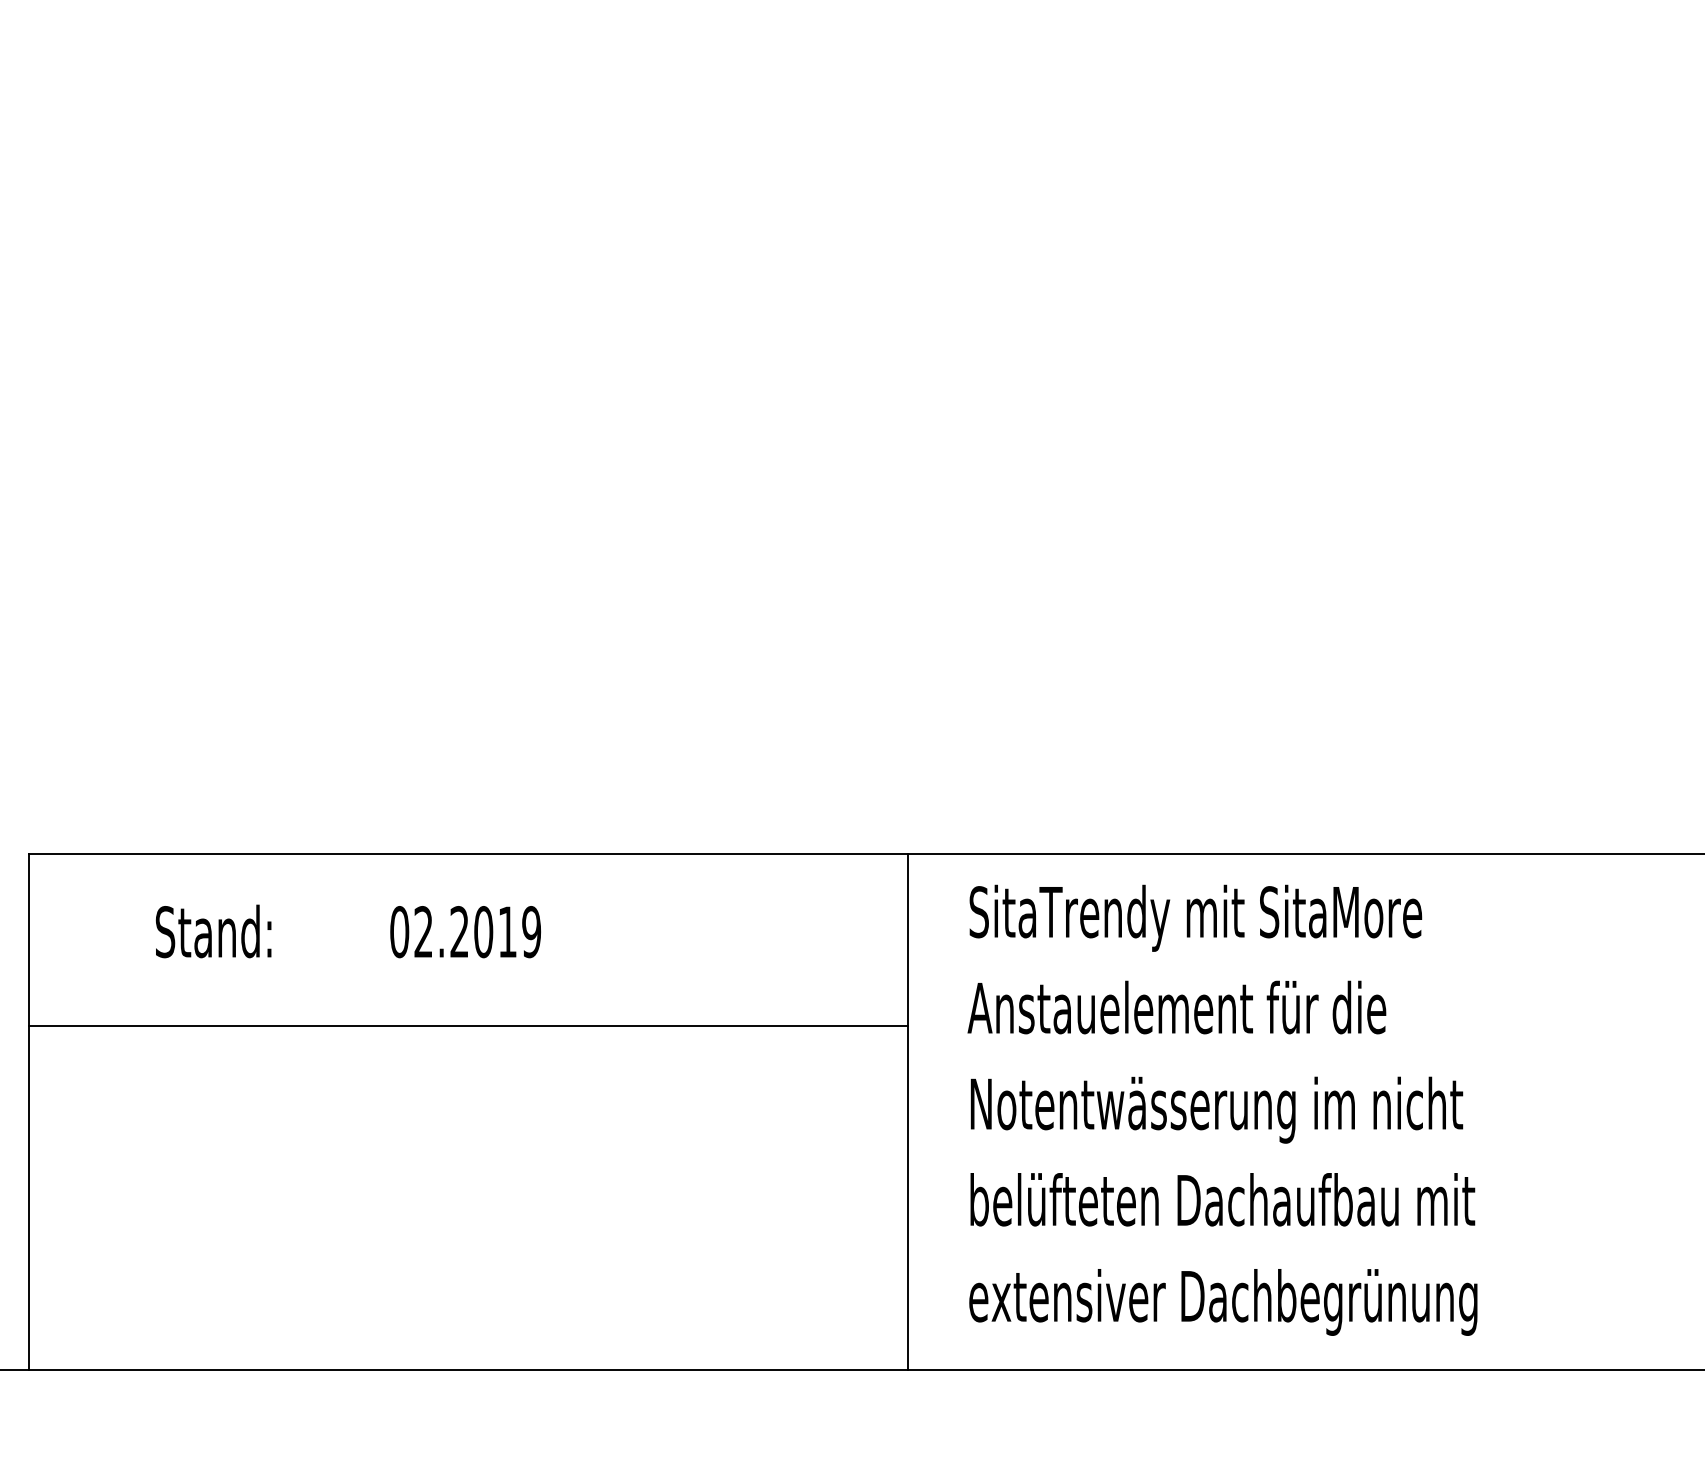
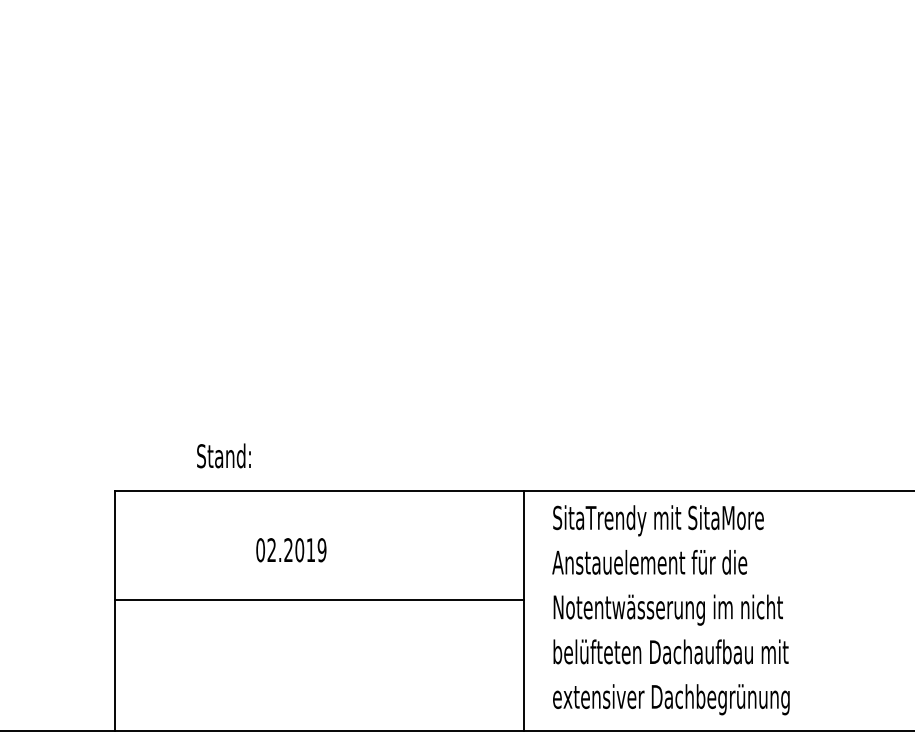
text: (212, 930) -> (223, 455), moved
text: (465, 932) -> (291, 550), moved
line: (468, 1024) -> (319, 599), moved

